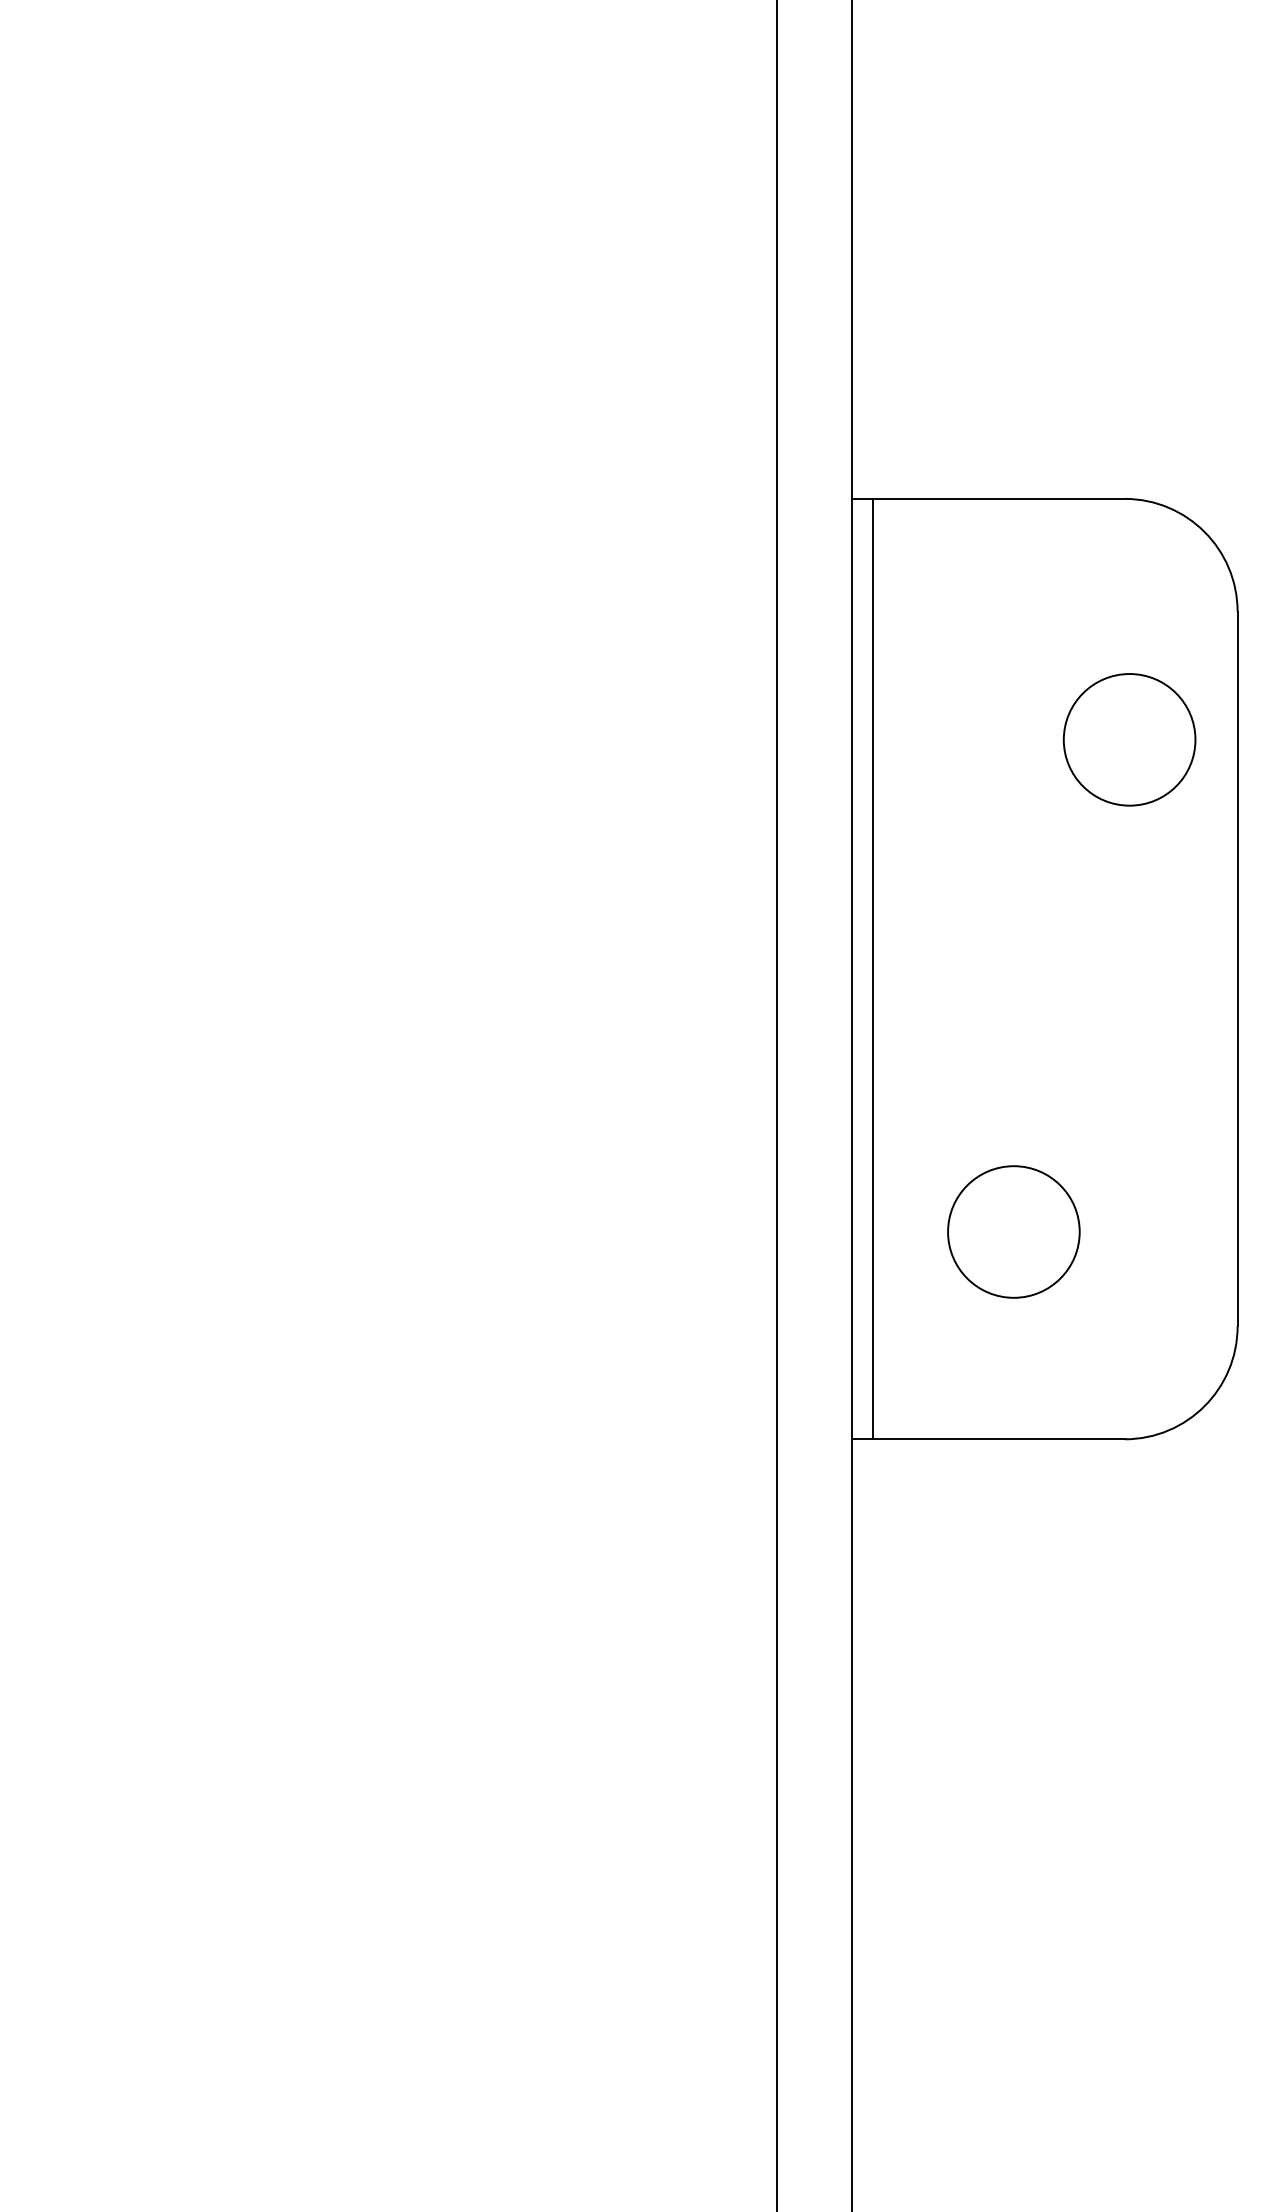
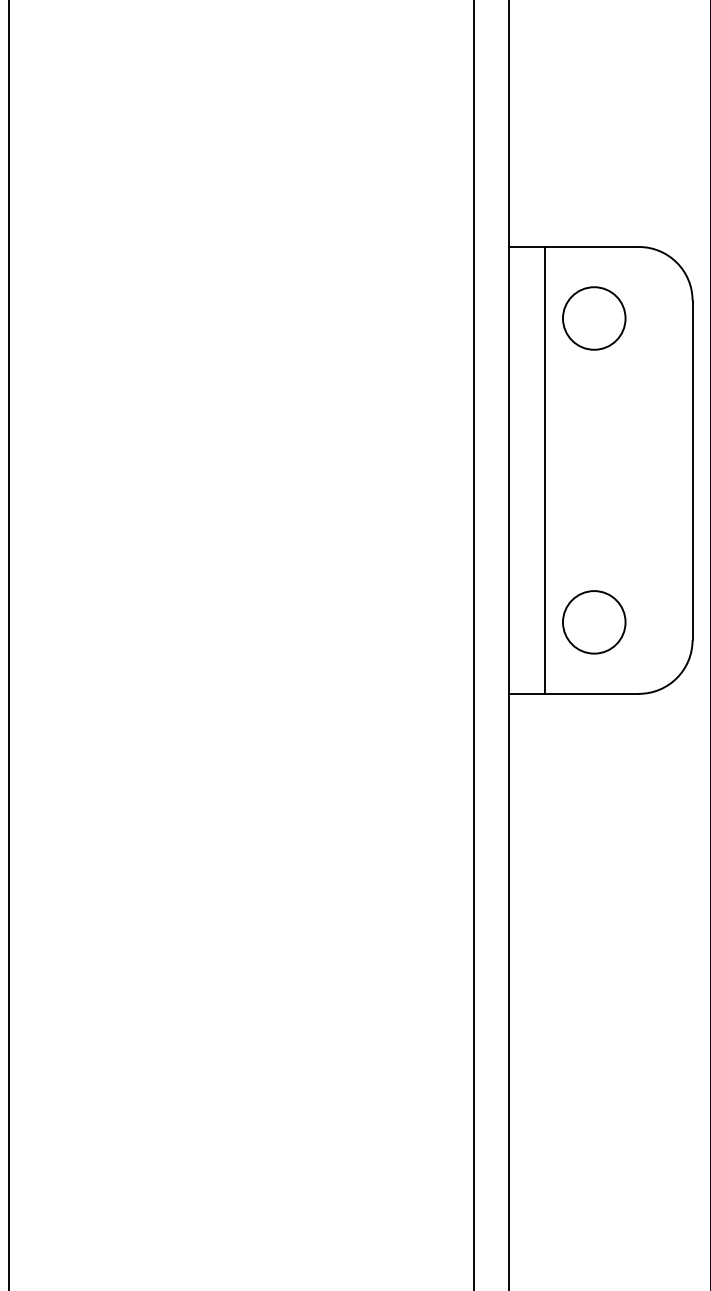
circle: (1130, 739) -> (594, 318), moved
line: (873, 969) -> (545, 470), moved
circle: (1014, 1232) -> (594, 622), moved

